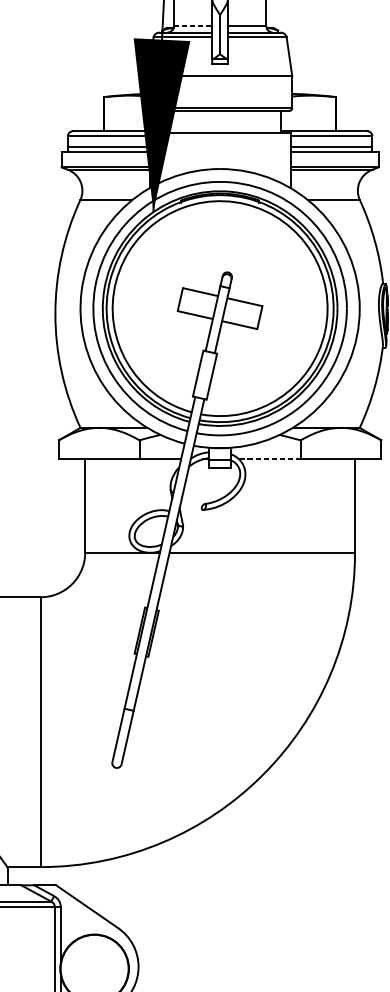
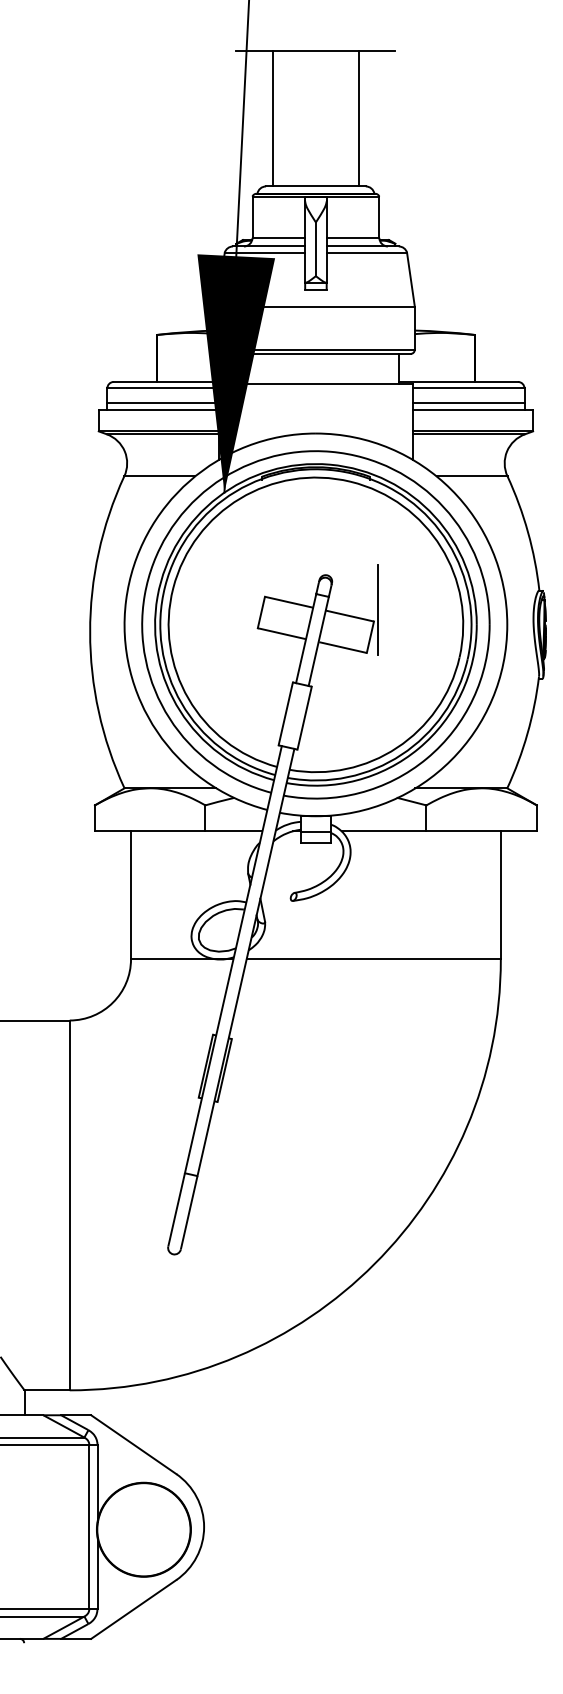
line: (193, 26) -> (279, 237), dashed -> solid
line: (265, 298) -> (377, 610), added
line: (269, 459) -> (383, 831), dashed -> solid

